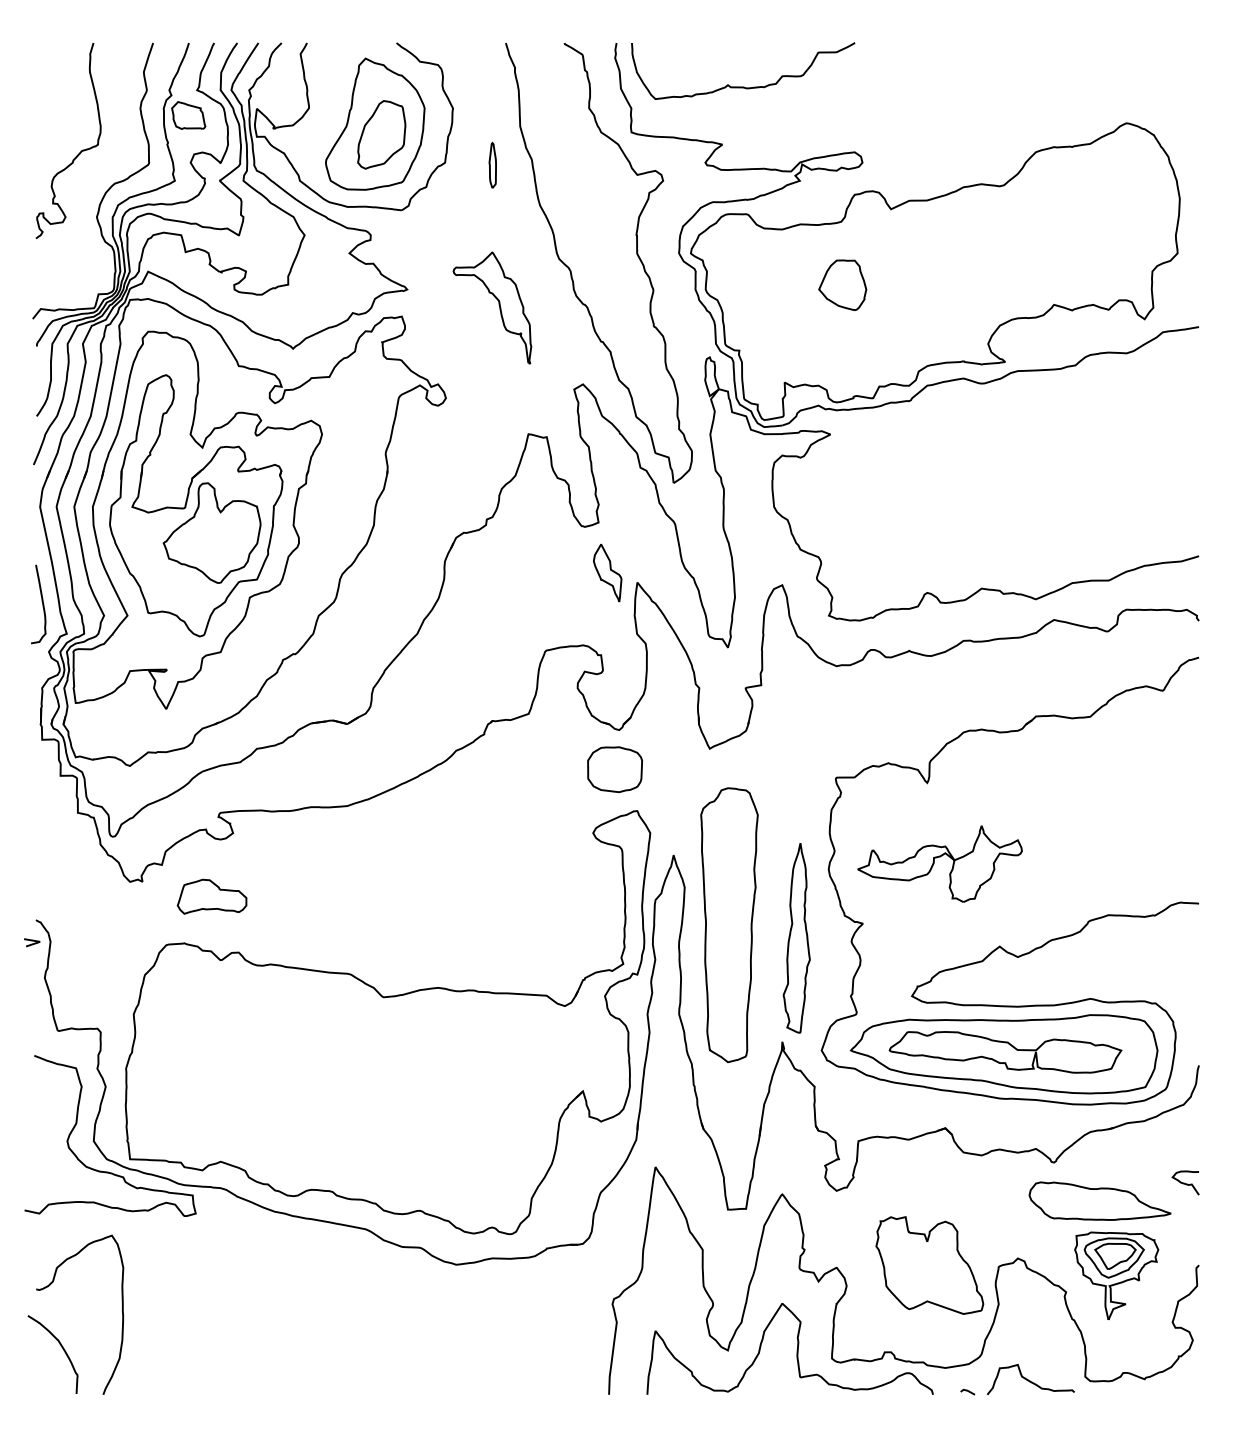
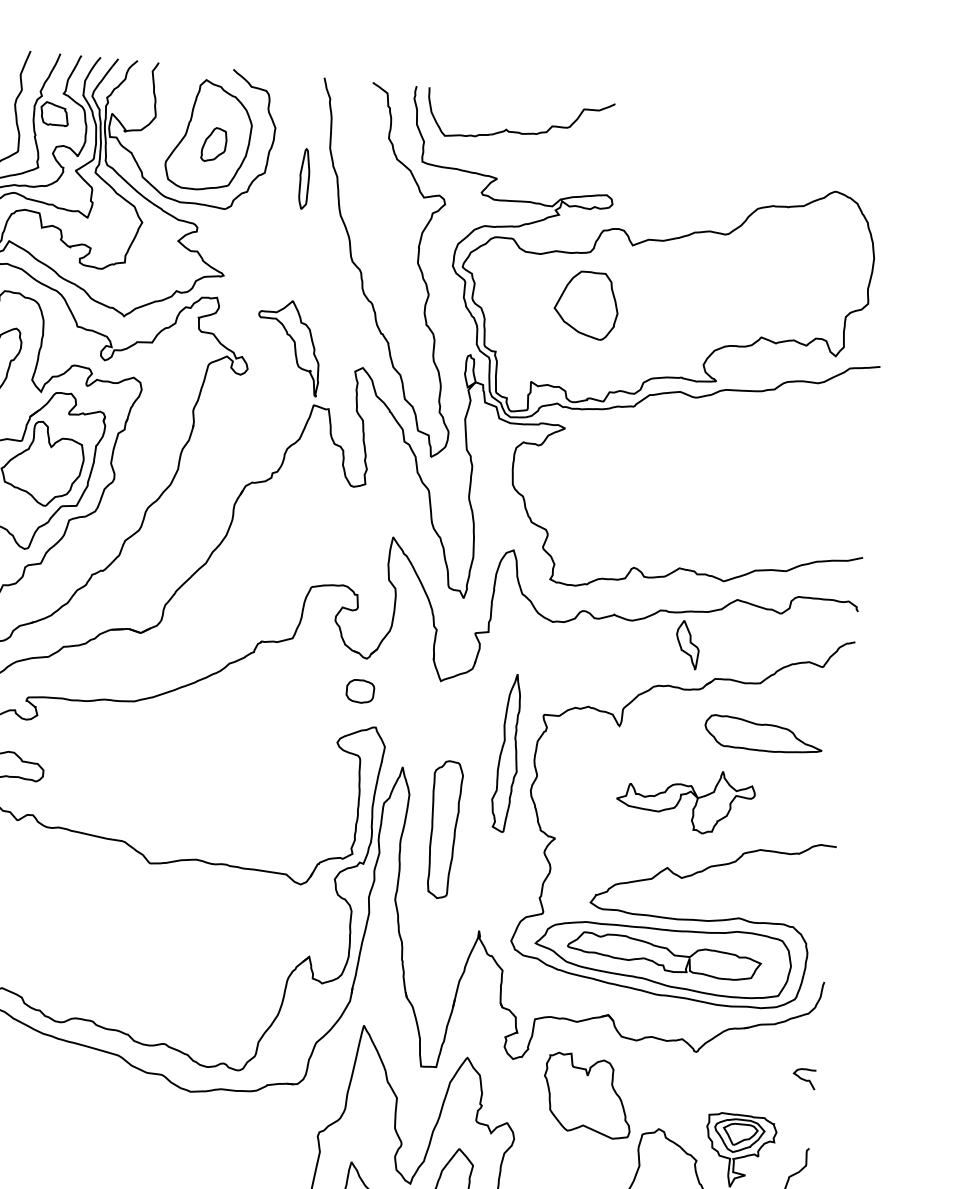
part: (381, 134) -> (213, 144), size x0.6
part: (492, 164) -> (304, 177), size x1.6
part: (842, 284) -> (586, 304), size x1.6
part: (498, 304) -> (294, 344), moved
part: (607, 573) -> (687, 645), moved
part: (614, 769) -> (359, 691), size x0.6
part: (939, 863) -> (685, 799), moved
part: (729, 925) -> (443, 829), size x0.6
part: (796, 938) -> (507, 753), moved
part: (1099, 1200) -> (763, 734), moved
part: (929, 1265) -> (587, 1095), moved

